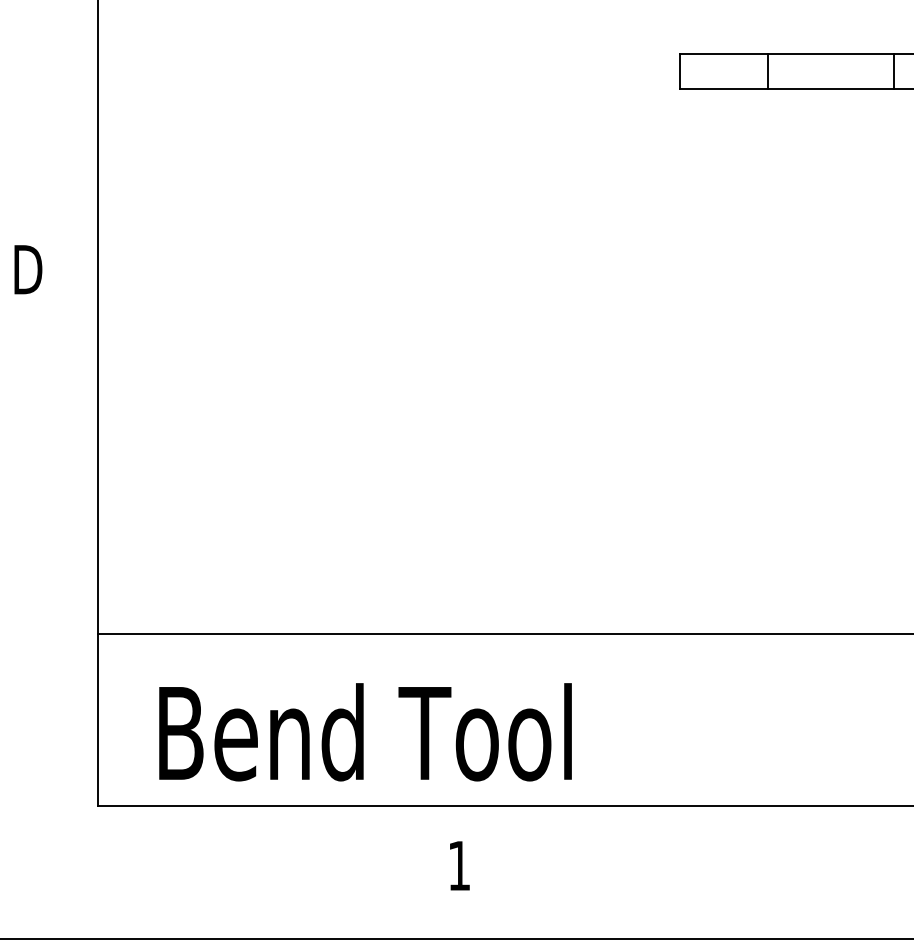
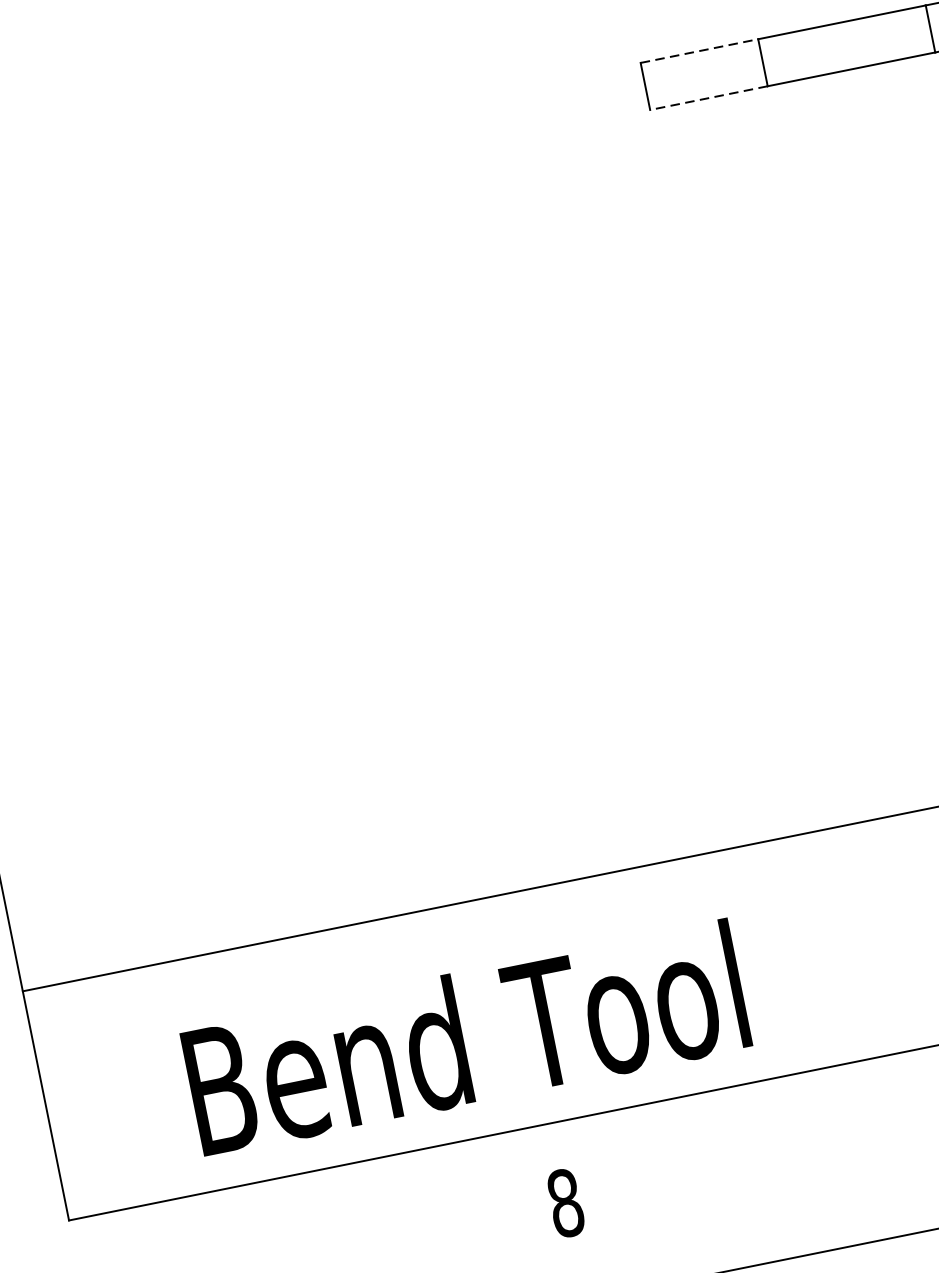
line: (724, 53) -> (700, 50), solid -> dashed
line: (723, 88) -> (708, 97), solid -> dashed
text: (365, 732) -> (466, 1038), moved
text: (459, 865) -> (565, 1202), 1 -> 8

